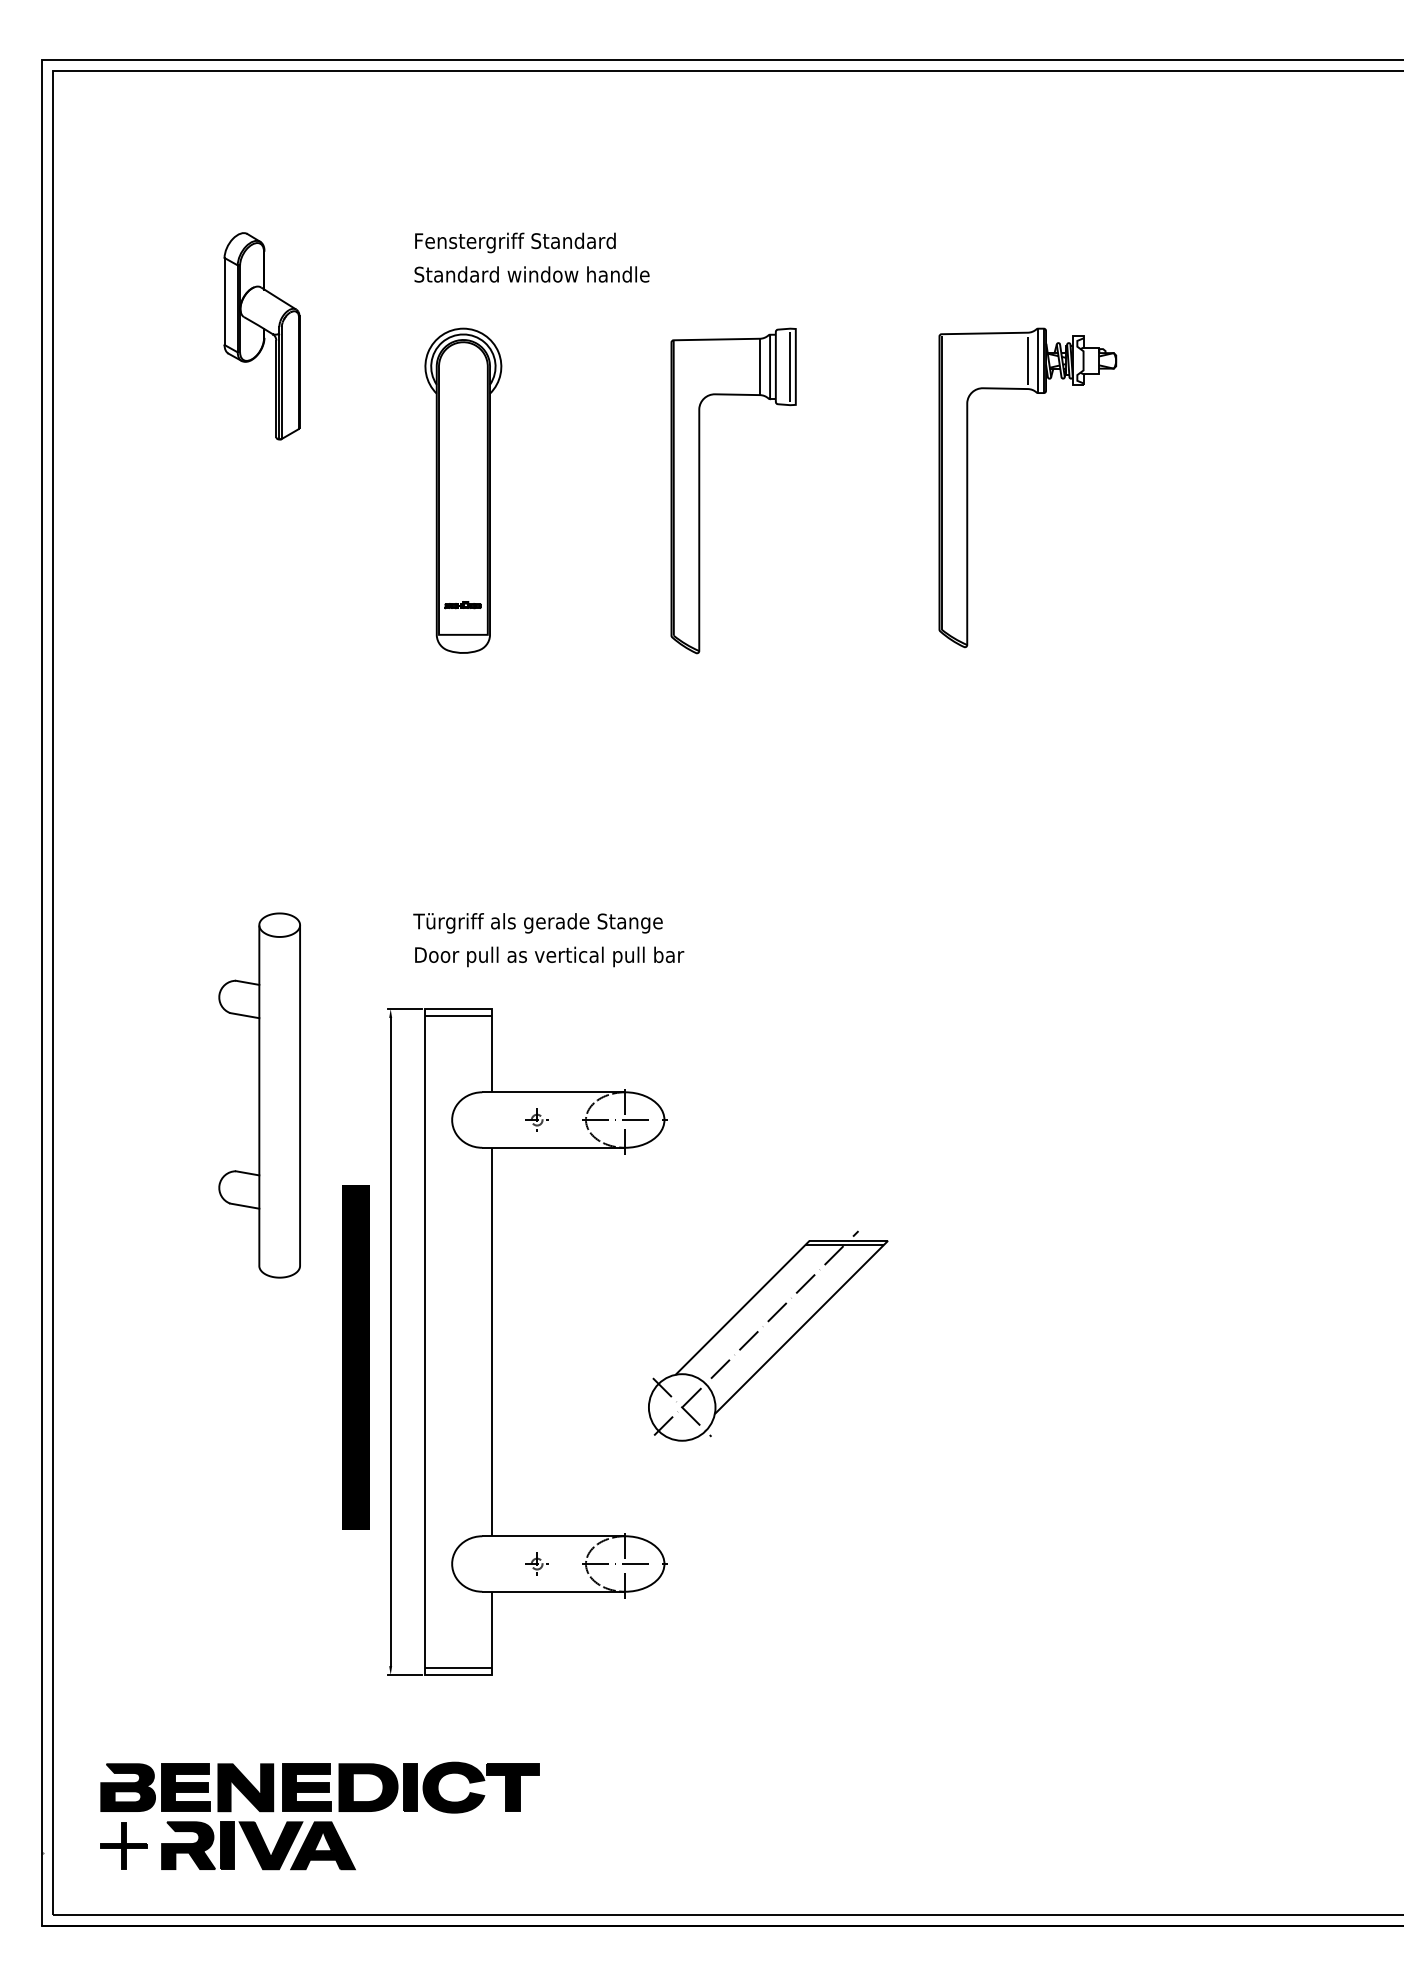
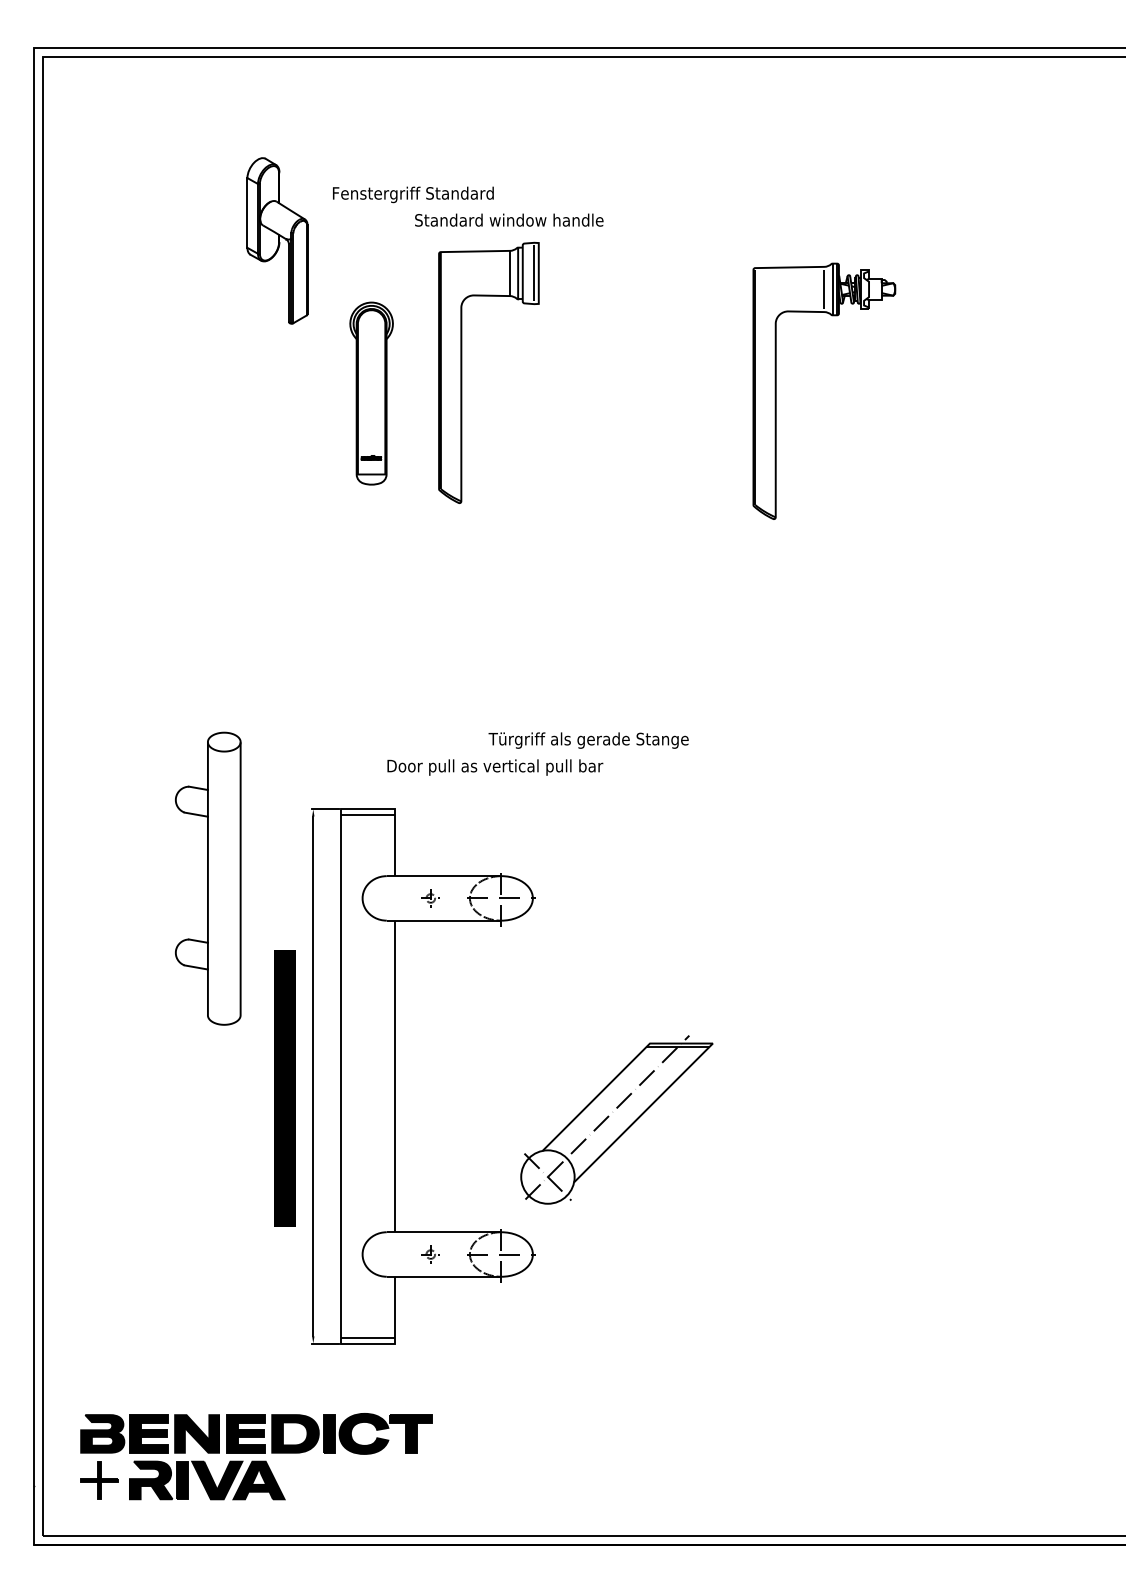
text: (531, 274) -> (508, 220), moved
part: (261, 336) -> (277, 241), moved
part: (463, 490) -> (371, 393), size x0.7
part: (700, 490) -> (462, 372), moved
text: (537, 923) -> (588, 740), moved
text: (549, 956) -> (495, 767), moved
part: (768, 1335) -> (617, 1119), moved

